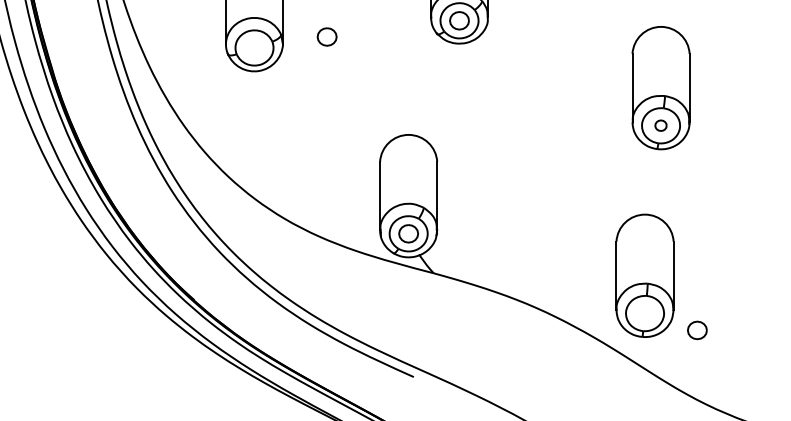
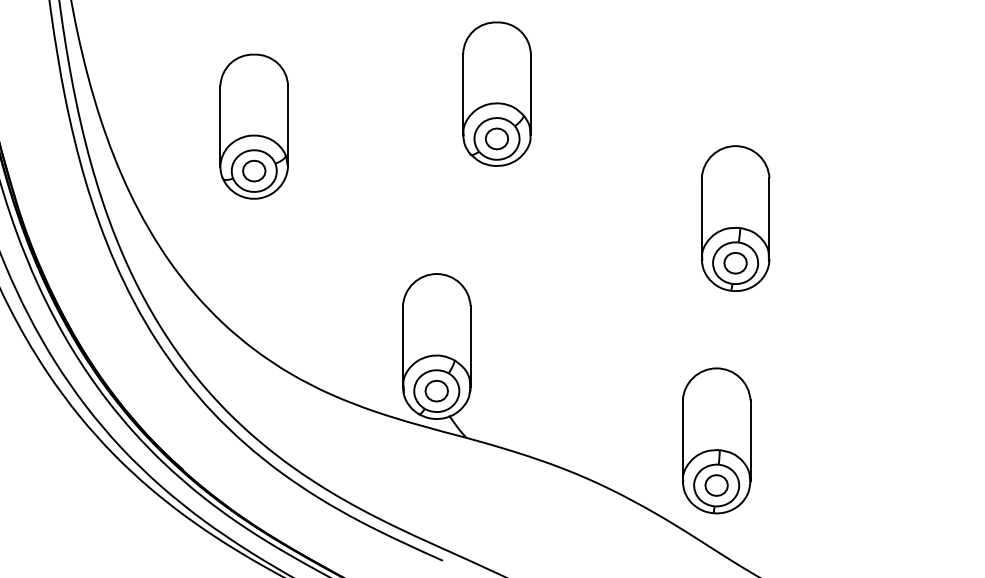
part: (327, 36) -> (254, 170), moved
part: (660, 125) -> (735, 262), size x1.67
part: (697, 330) -> (716, 485), moved

